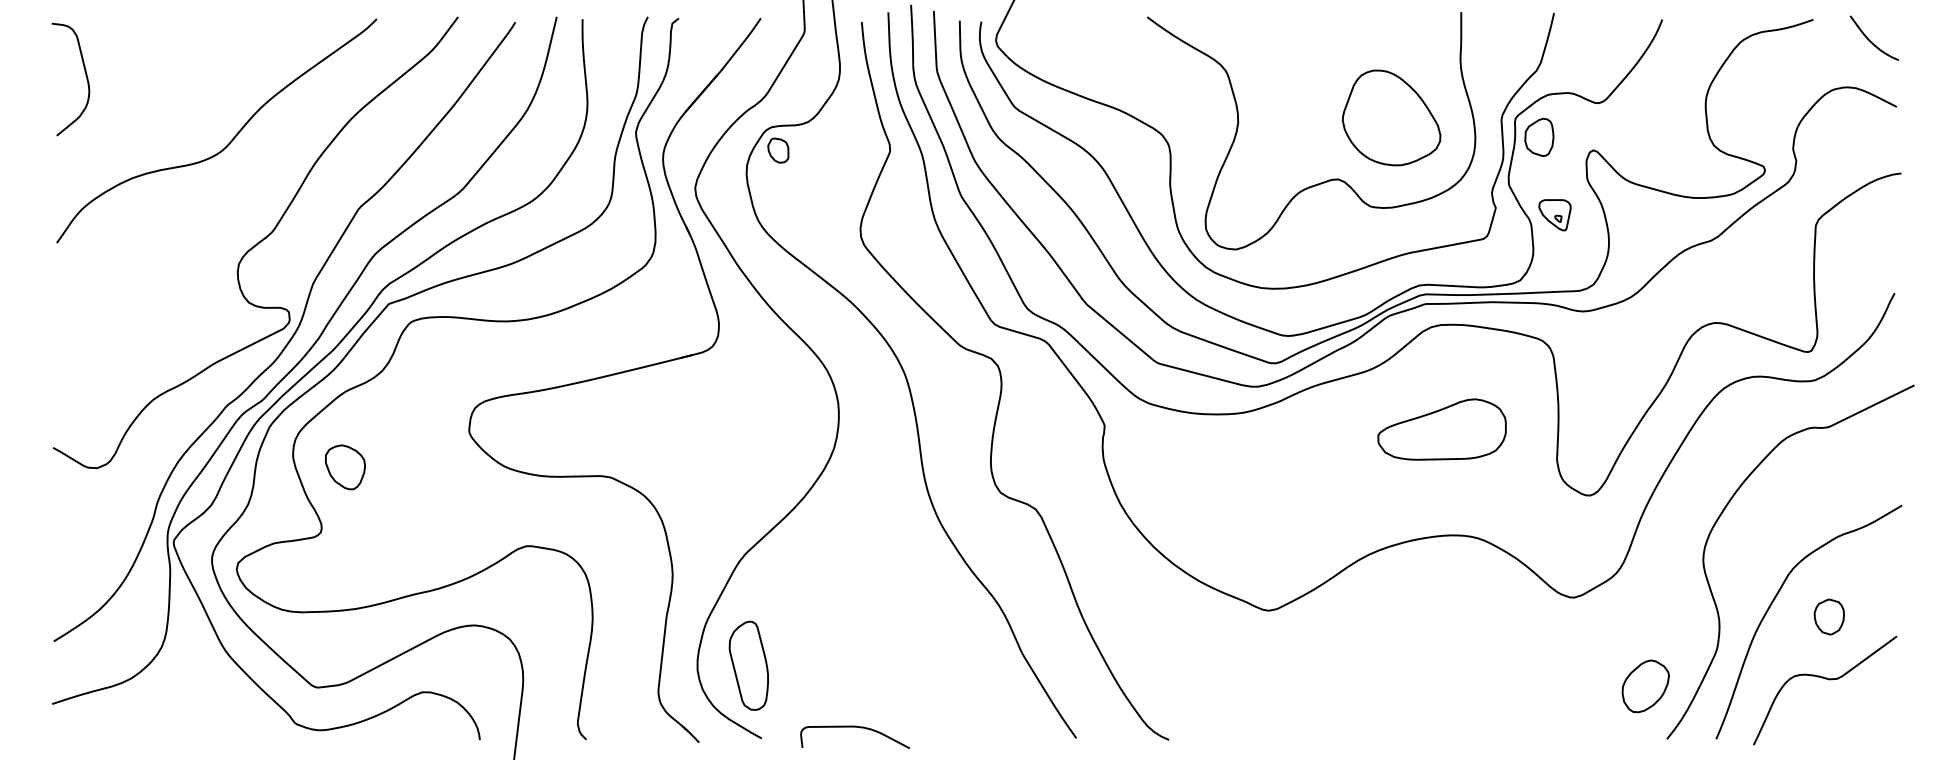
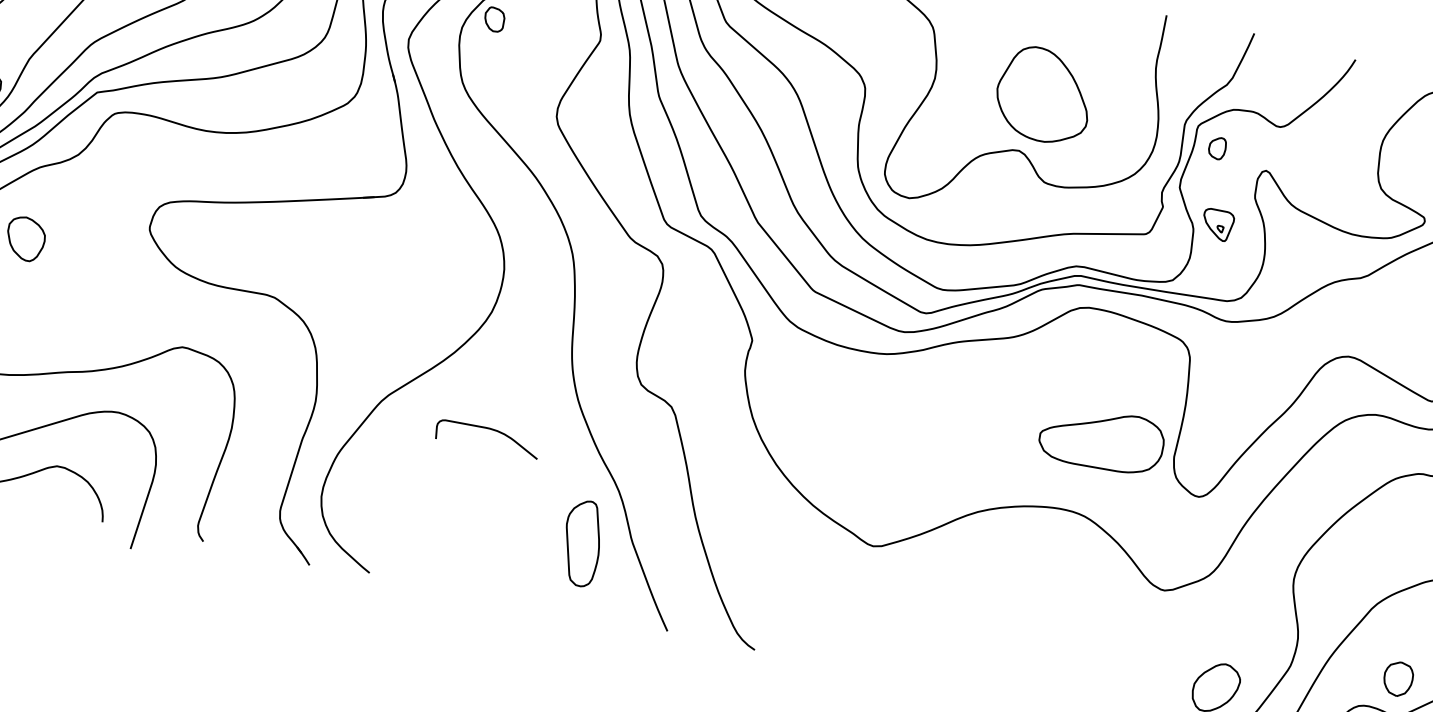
part: (1391, 117) -> (1044, 94), moved
part: (1539, 136) -> (1217, 147), size x0.6
part: (1441, 429) -> (1101, 439), moved
part: (1828, 616) -> (1397, 678), moved
part: (748, 665) -> (581, 542), moved
curve: (854, 727) -> (488, 429), moved

